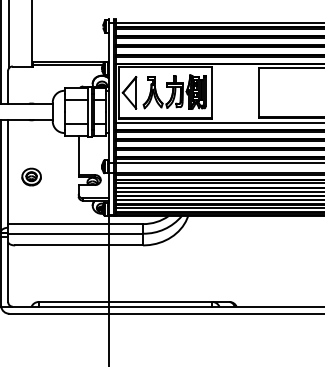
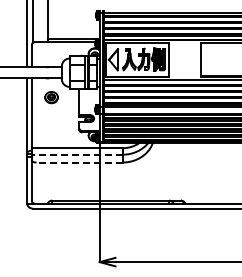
part: (31, 176) -> (51, 97), moved
line: (74, 233) -> (76, 154), solid -> dashed
line: (79, 245) -> (79, 162), solid -> dashed

